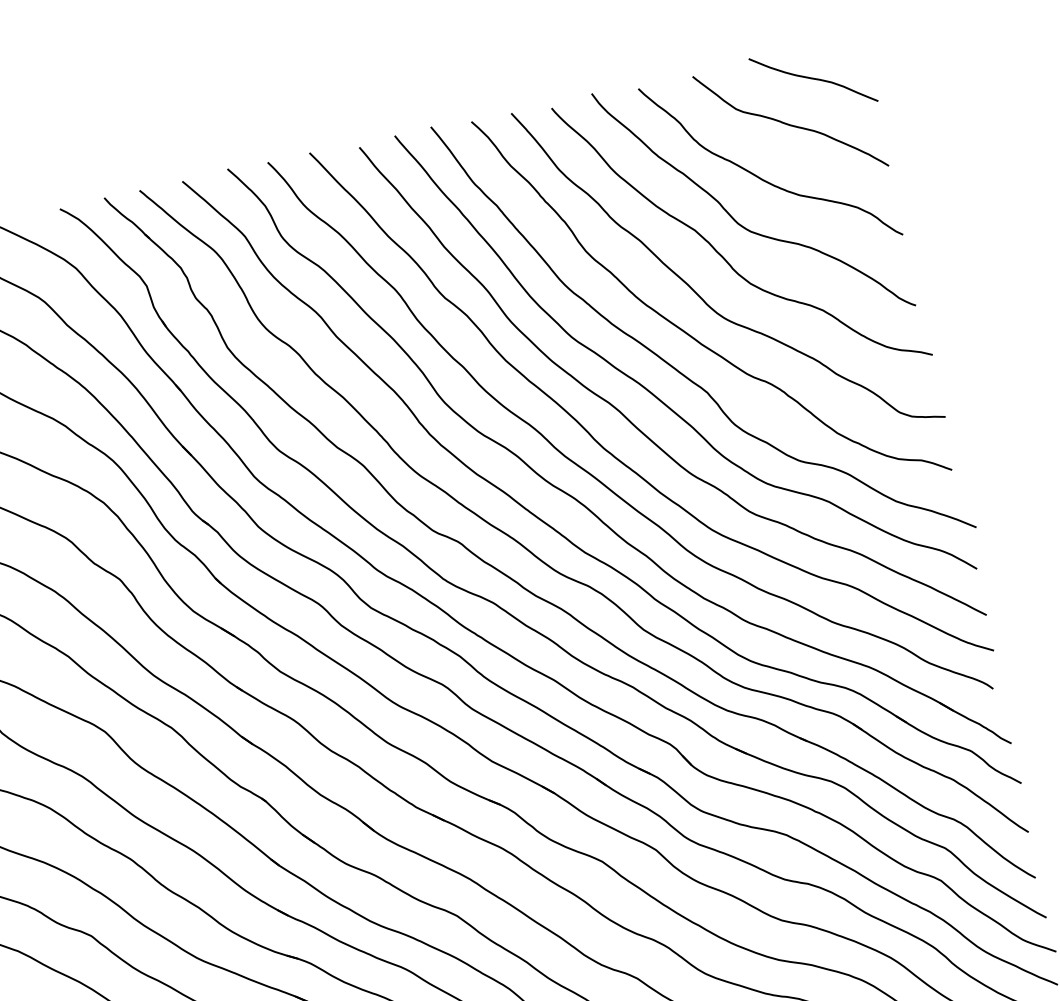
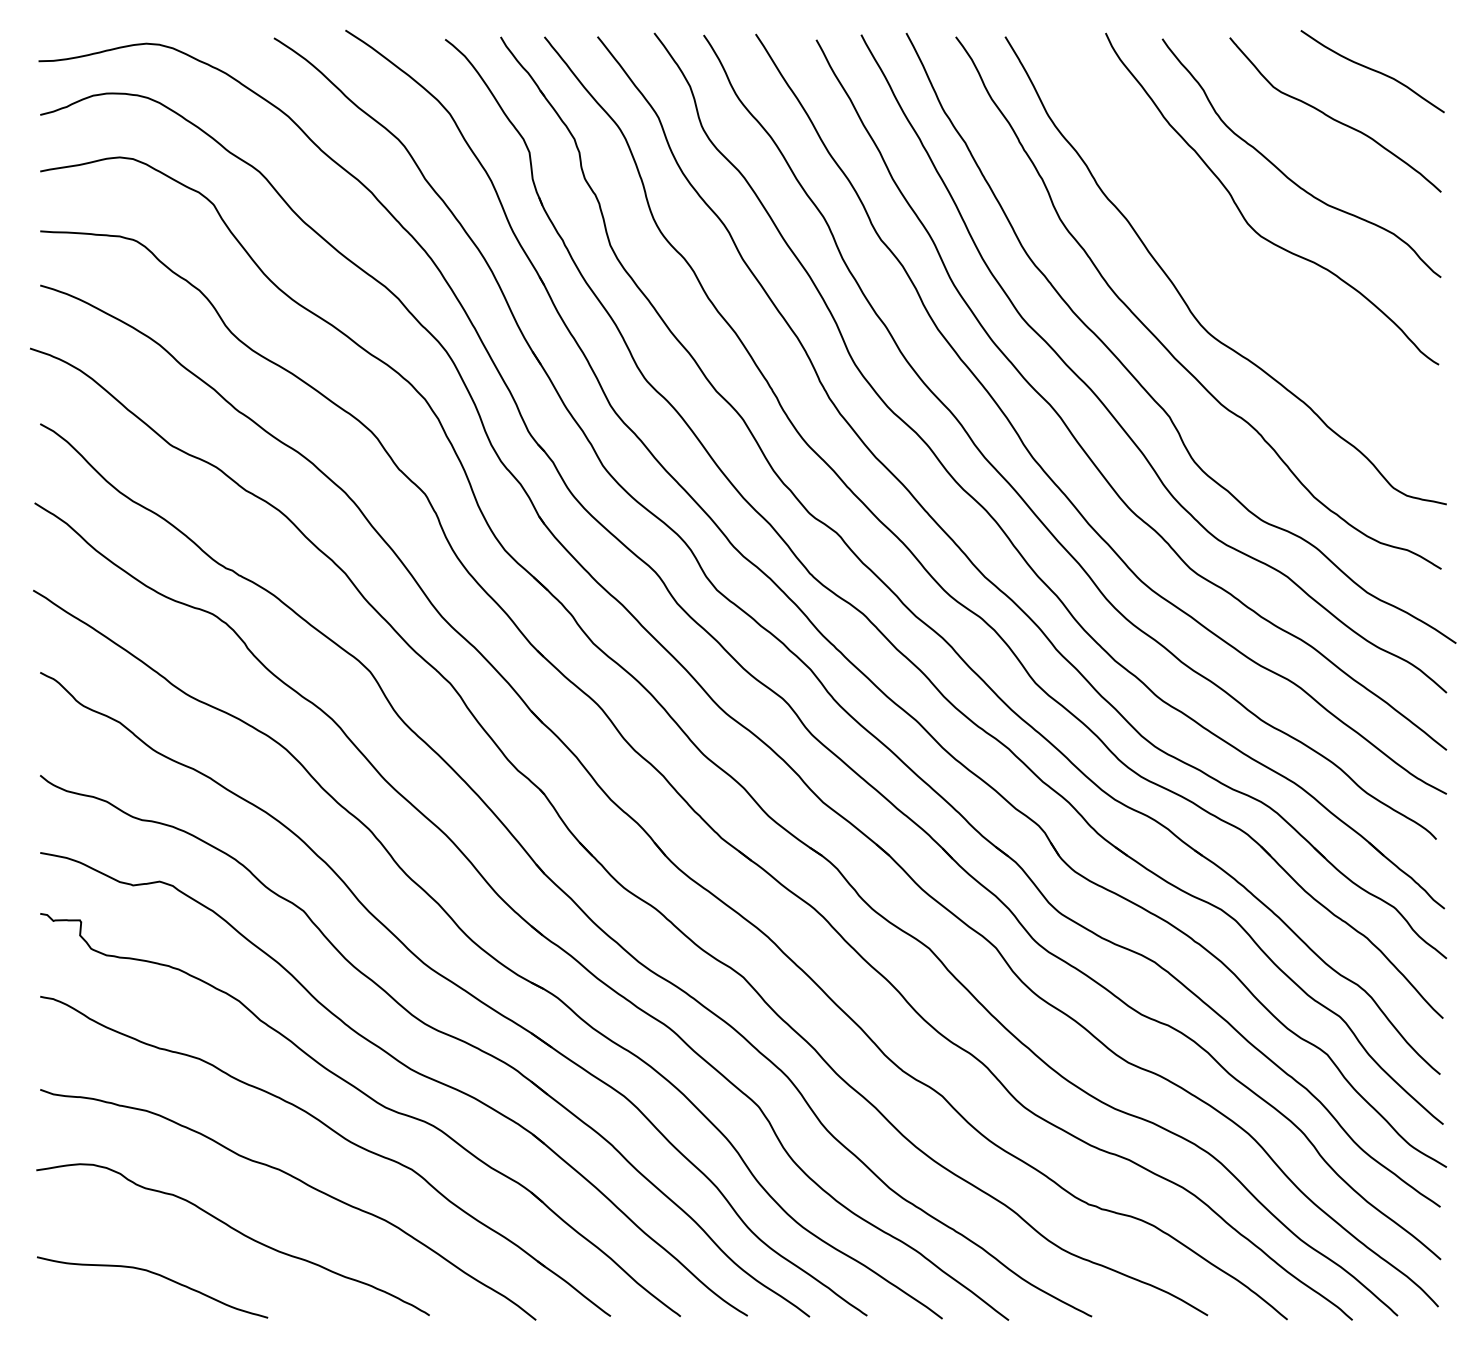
curve: (721, 254) -> (1220, 256), removed

